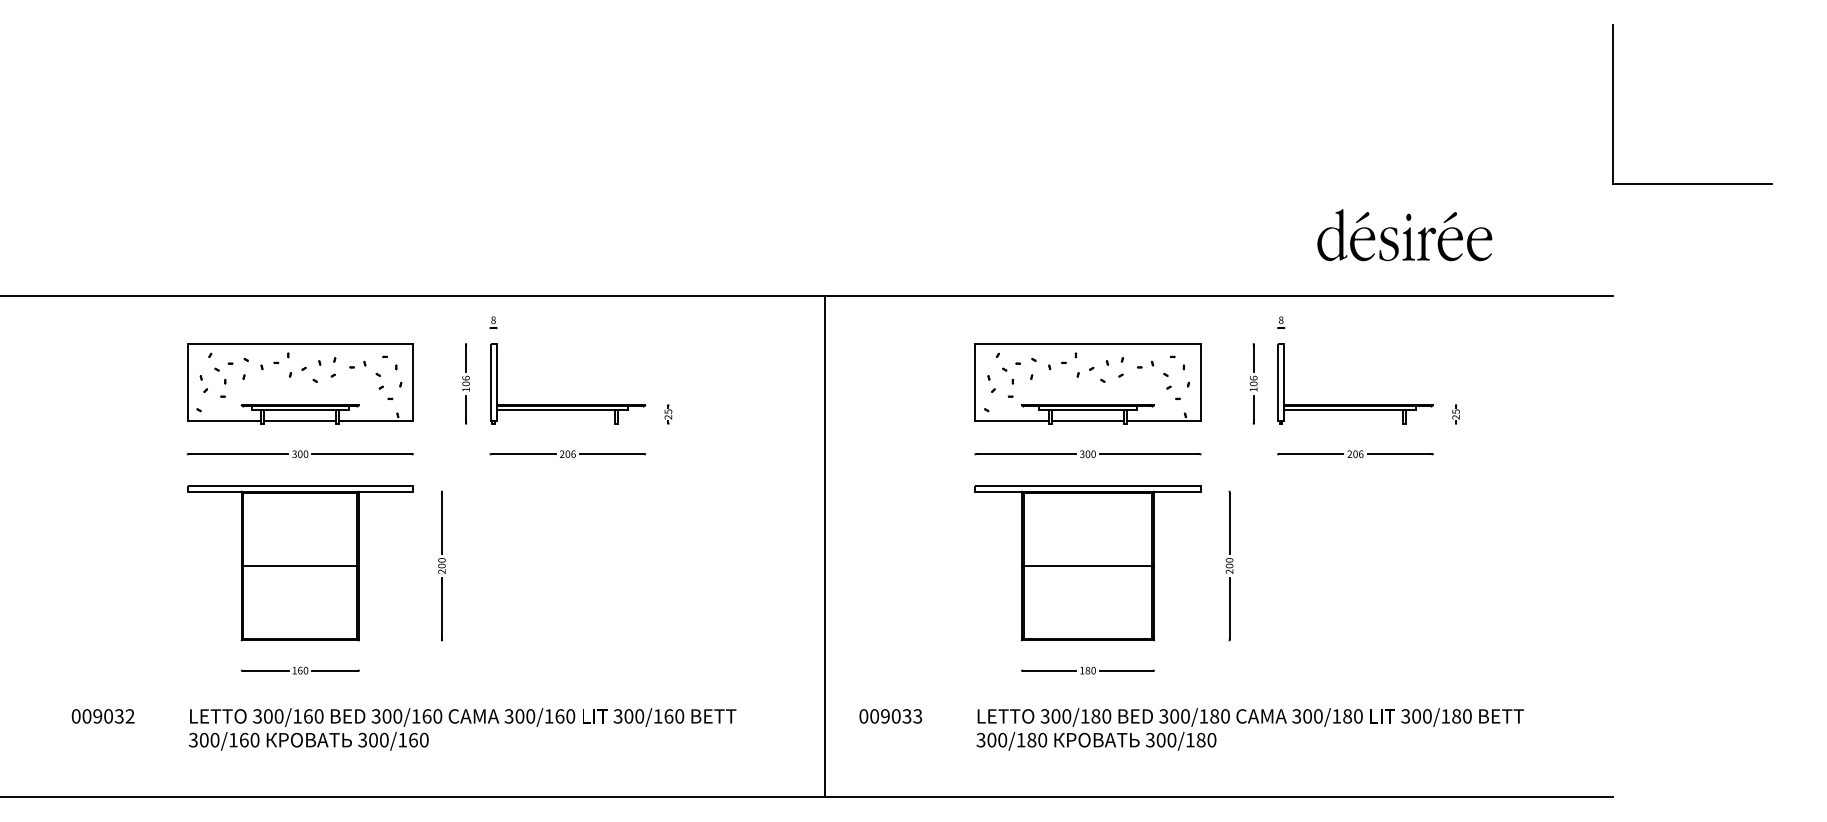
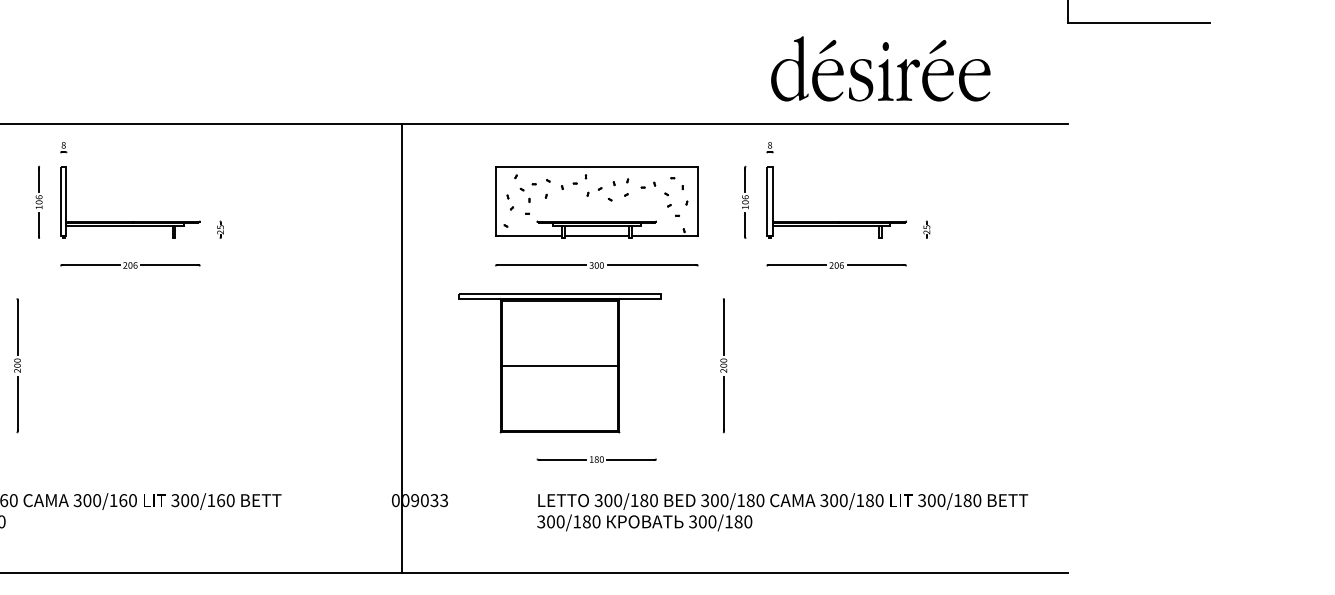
part: (1404, 235) -> (880, 69), size x1.4
line: (825, 546) -> (401, 348), moved
part: (1087, 563) -> (559, 363), moved
text: (1249, 729) -> (781, 512), moved

